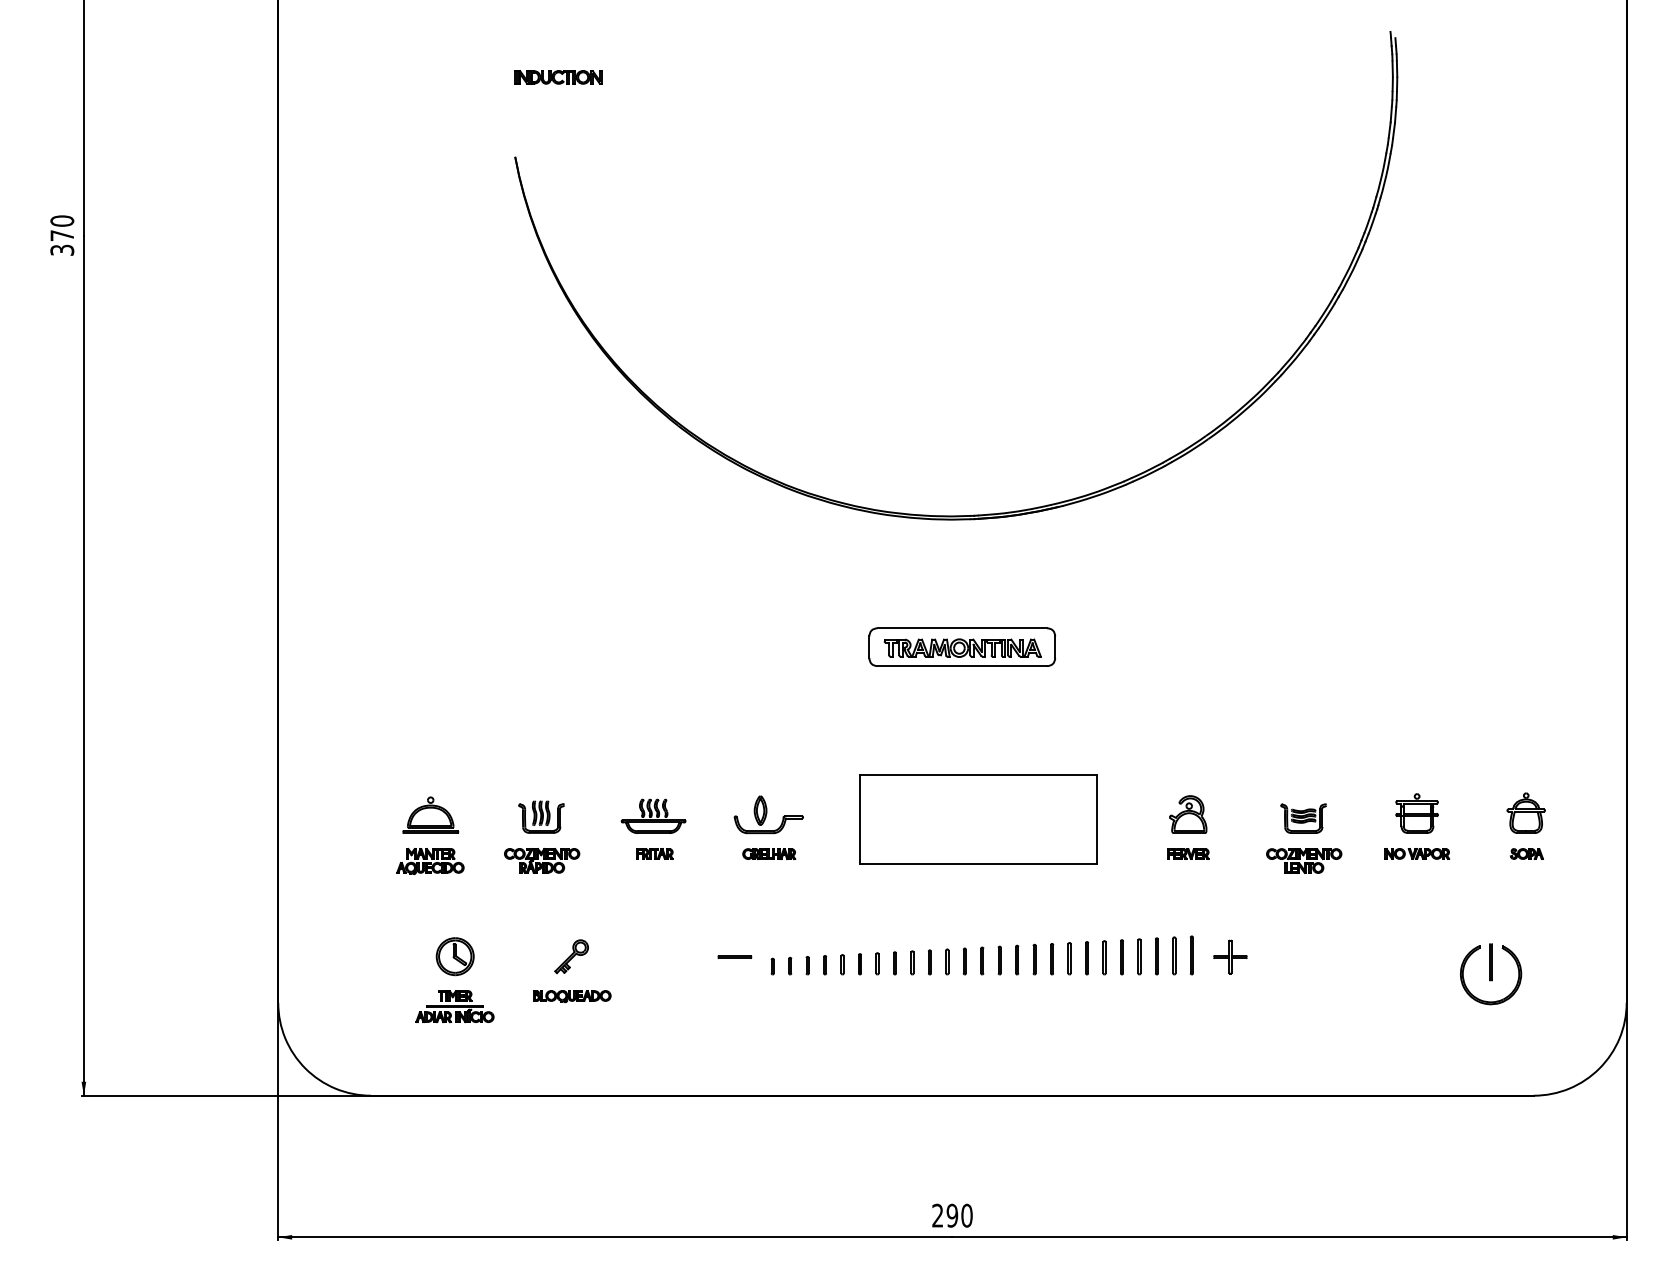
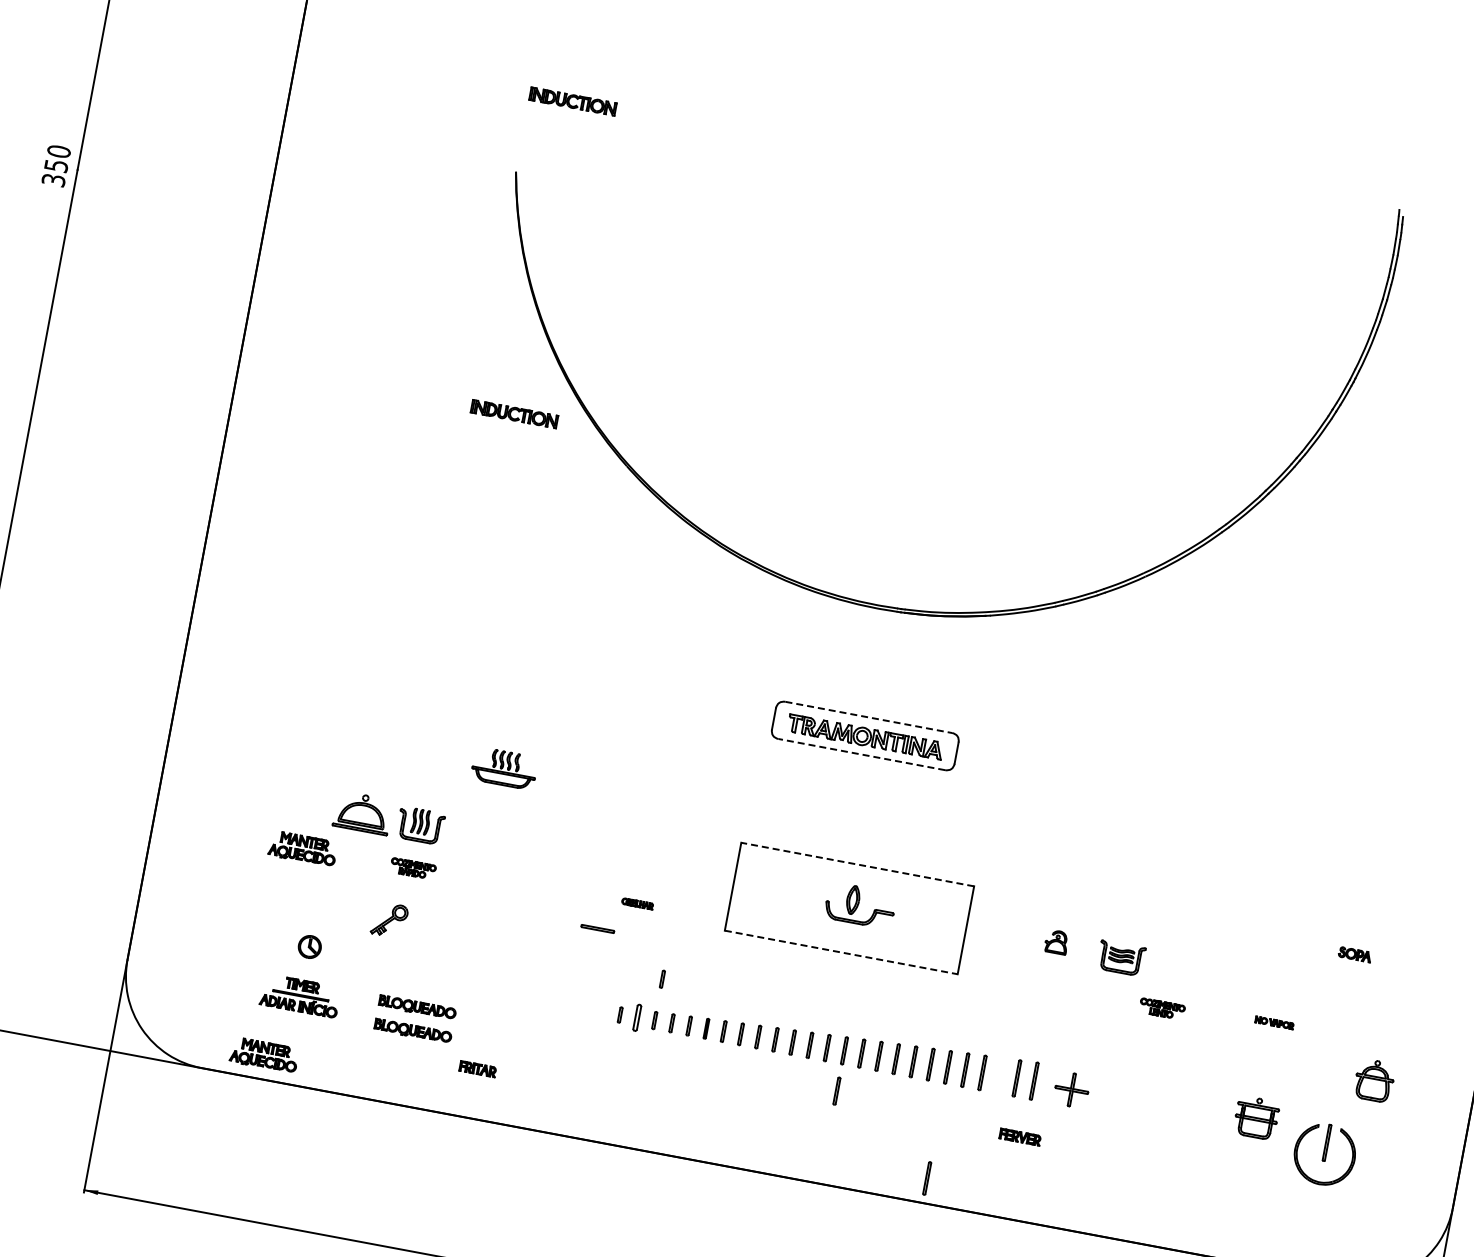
text: (62, 235) -> (56, 165), 370 -> 350
part: (558, 395) -> (514, 414), added
line: (962, 628) -> (868, 717), solid -> dashed
line: (962, 666) -> (861, 755), solid -> dashed
line: (977, 774) -> (856, 863), solid -> dashed
part: (1525, 812) -> (1373, 1079), moved
part: (1416, 813) -> (1255, 1117), moved
part: (430, 814) -> (362, 812), moved
part: (768, 814) -> (860, 905), moved
part: (1188, 814) -> (1056, 942), size x0.6
part: (653, 815) -> (504, 767), moved
part: (1303, 818) -> (1121, 958), moved
part: (654, 853) -> (477, 1068), moved
part: (769, 853) -> (637, 903), size x0.6
part: (1188, 853) -> (1020, 1136), moved
part: (1417, 853) -> (1274, 1022), size x0.6
part: (1526, 853) -> (1354, 954), moved
part: (542, 860) -> (413, 868), size x0.6
part: (1304, 860) -> (1162, 1008), size x0.6
line: (978, 864) -> (841, 952), solid -> dashed
part: (807, 923) -> (662, 979), added
part: (454, 956) -> (309, 946), size x0.6
part: (571, 956) -> (389, 919), moved
line: (734, 956) -> (597, 928), moved
line: (1156, 956) -> (999, 1075), removed
part: (790, 965) -> (637, 1017), size x1.6
line: (999, 1001) -> (836, 1091), added
part: (572, 1020) -> (413, 1031), added
line: (1103, 1070) -> (926, 1178), added
part: (430, 1071) -> (264, 1055), added

